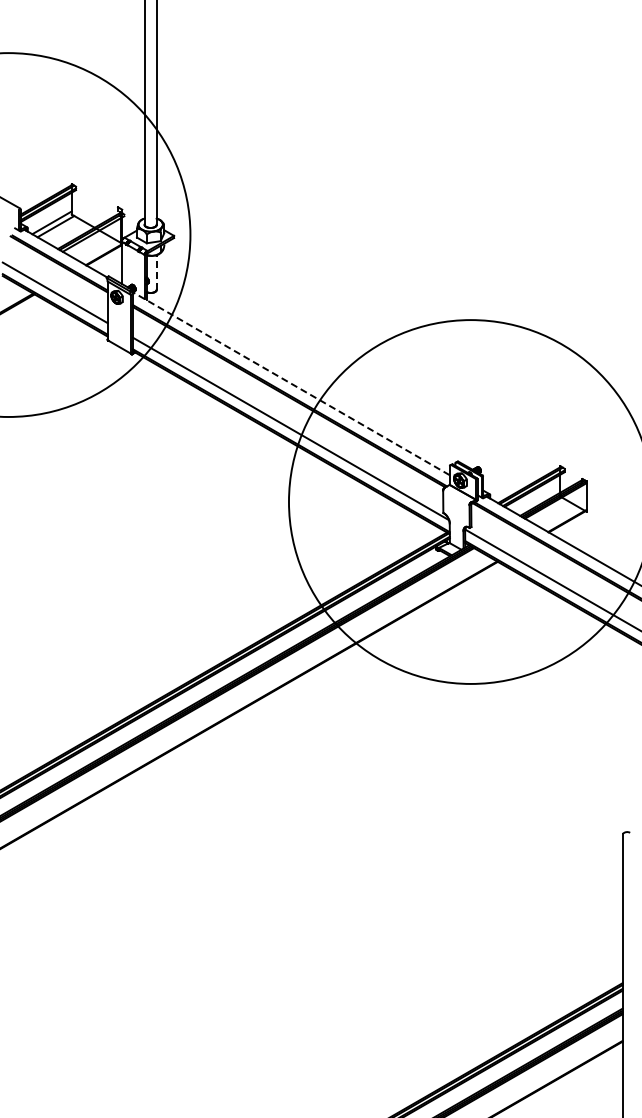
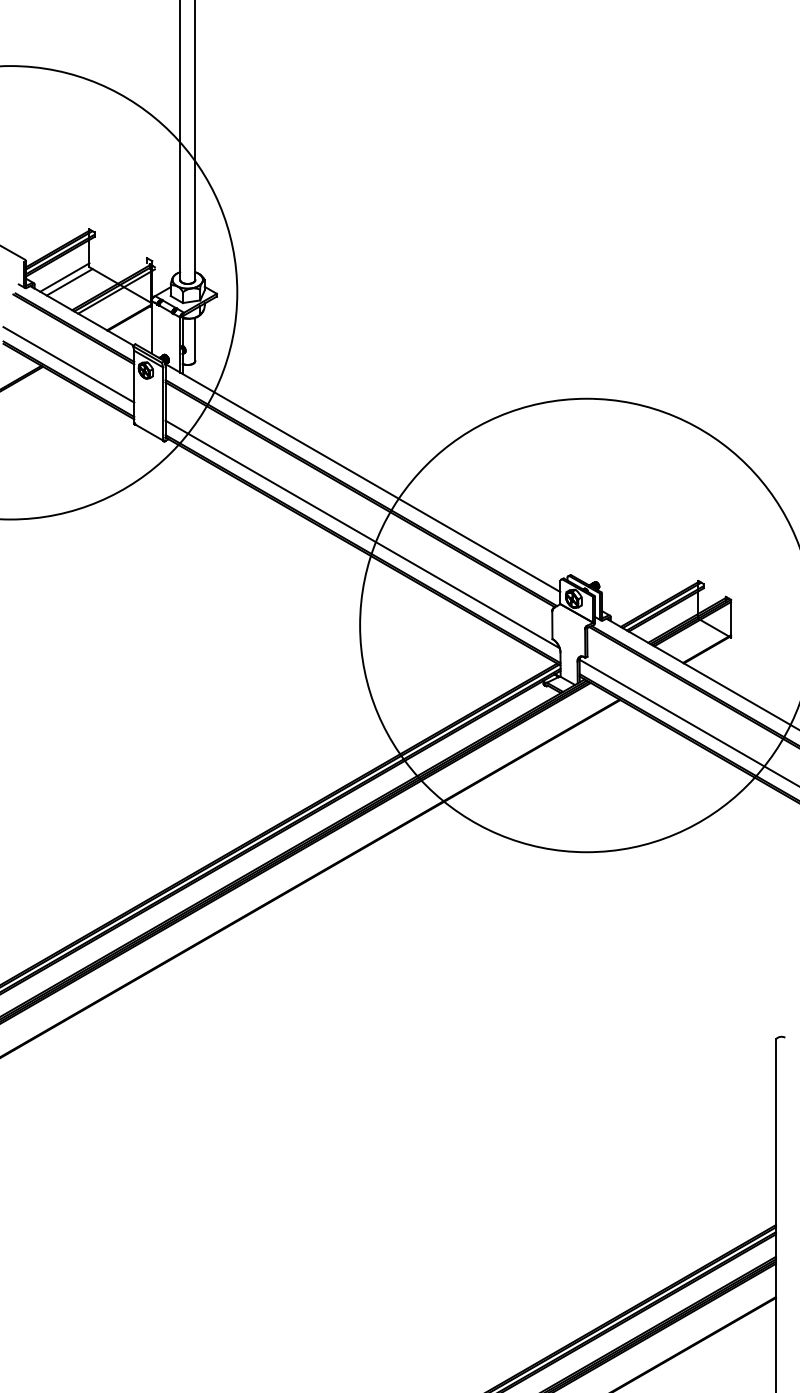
line: (156, 271) -> (195, 338), dashed -> solid
line: (291, 383) -> (363, 477), dashed -> solid

